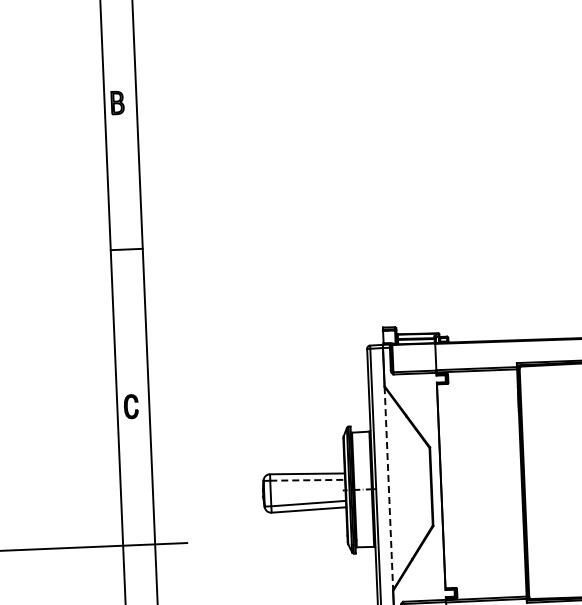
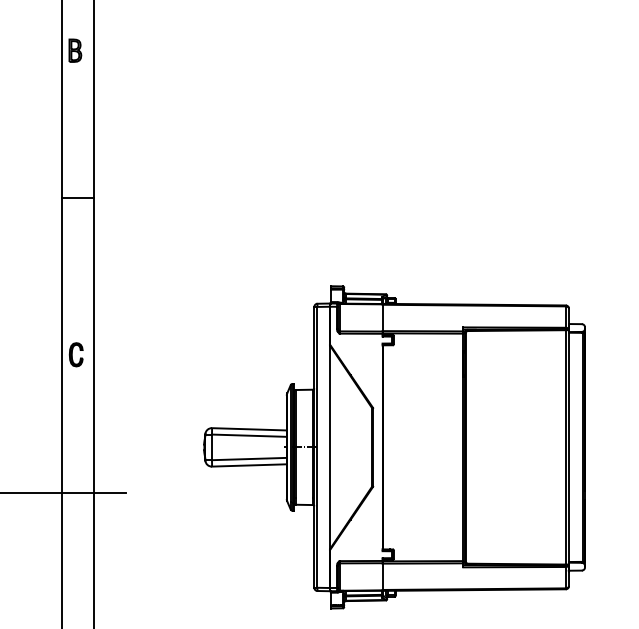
line: (307, 480) -> (249, 435), dashed -> solid
line: (389, 488) -> (330, 447), dashed -> solid

